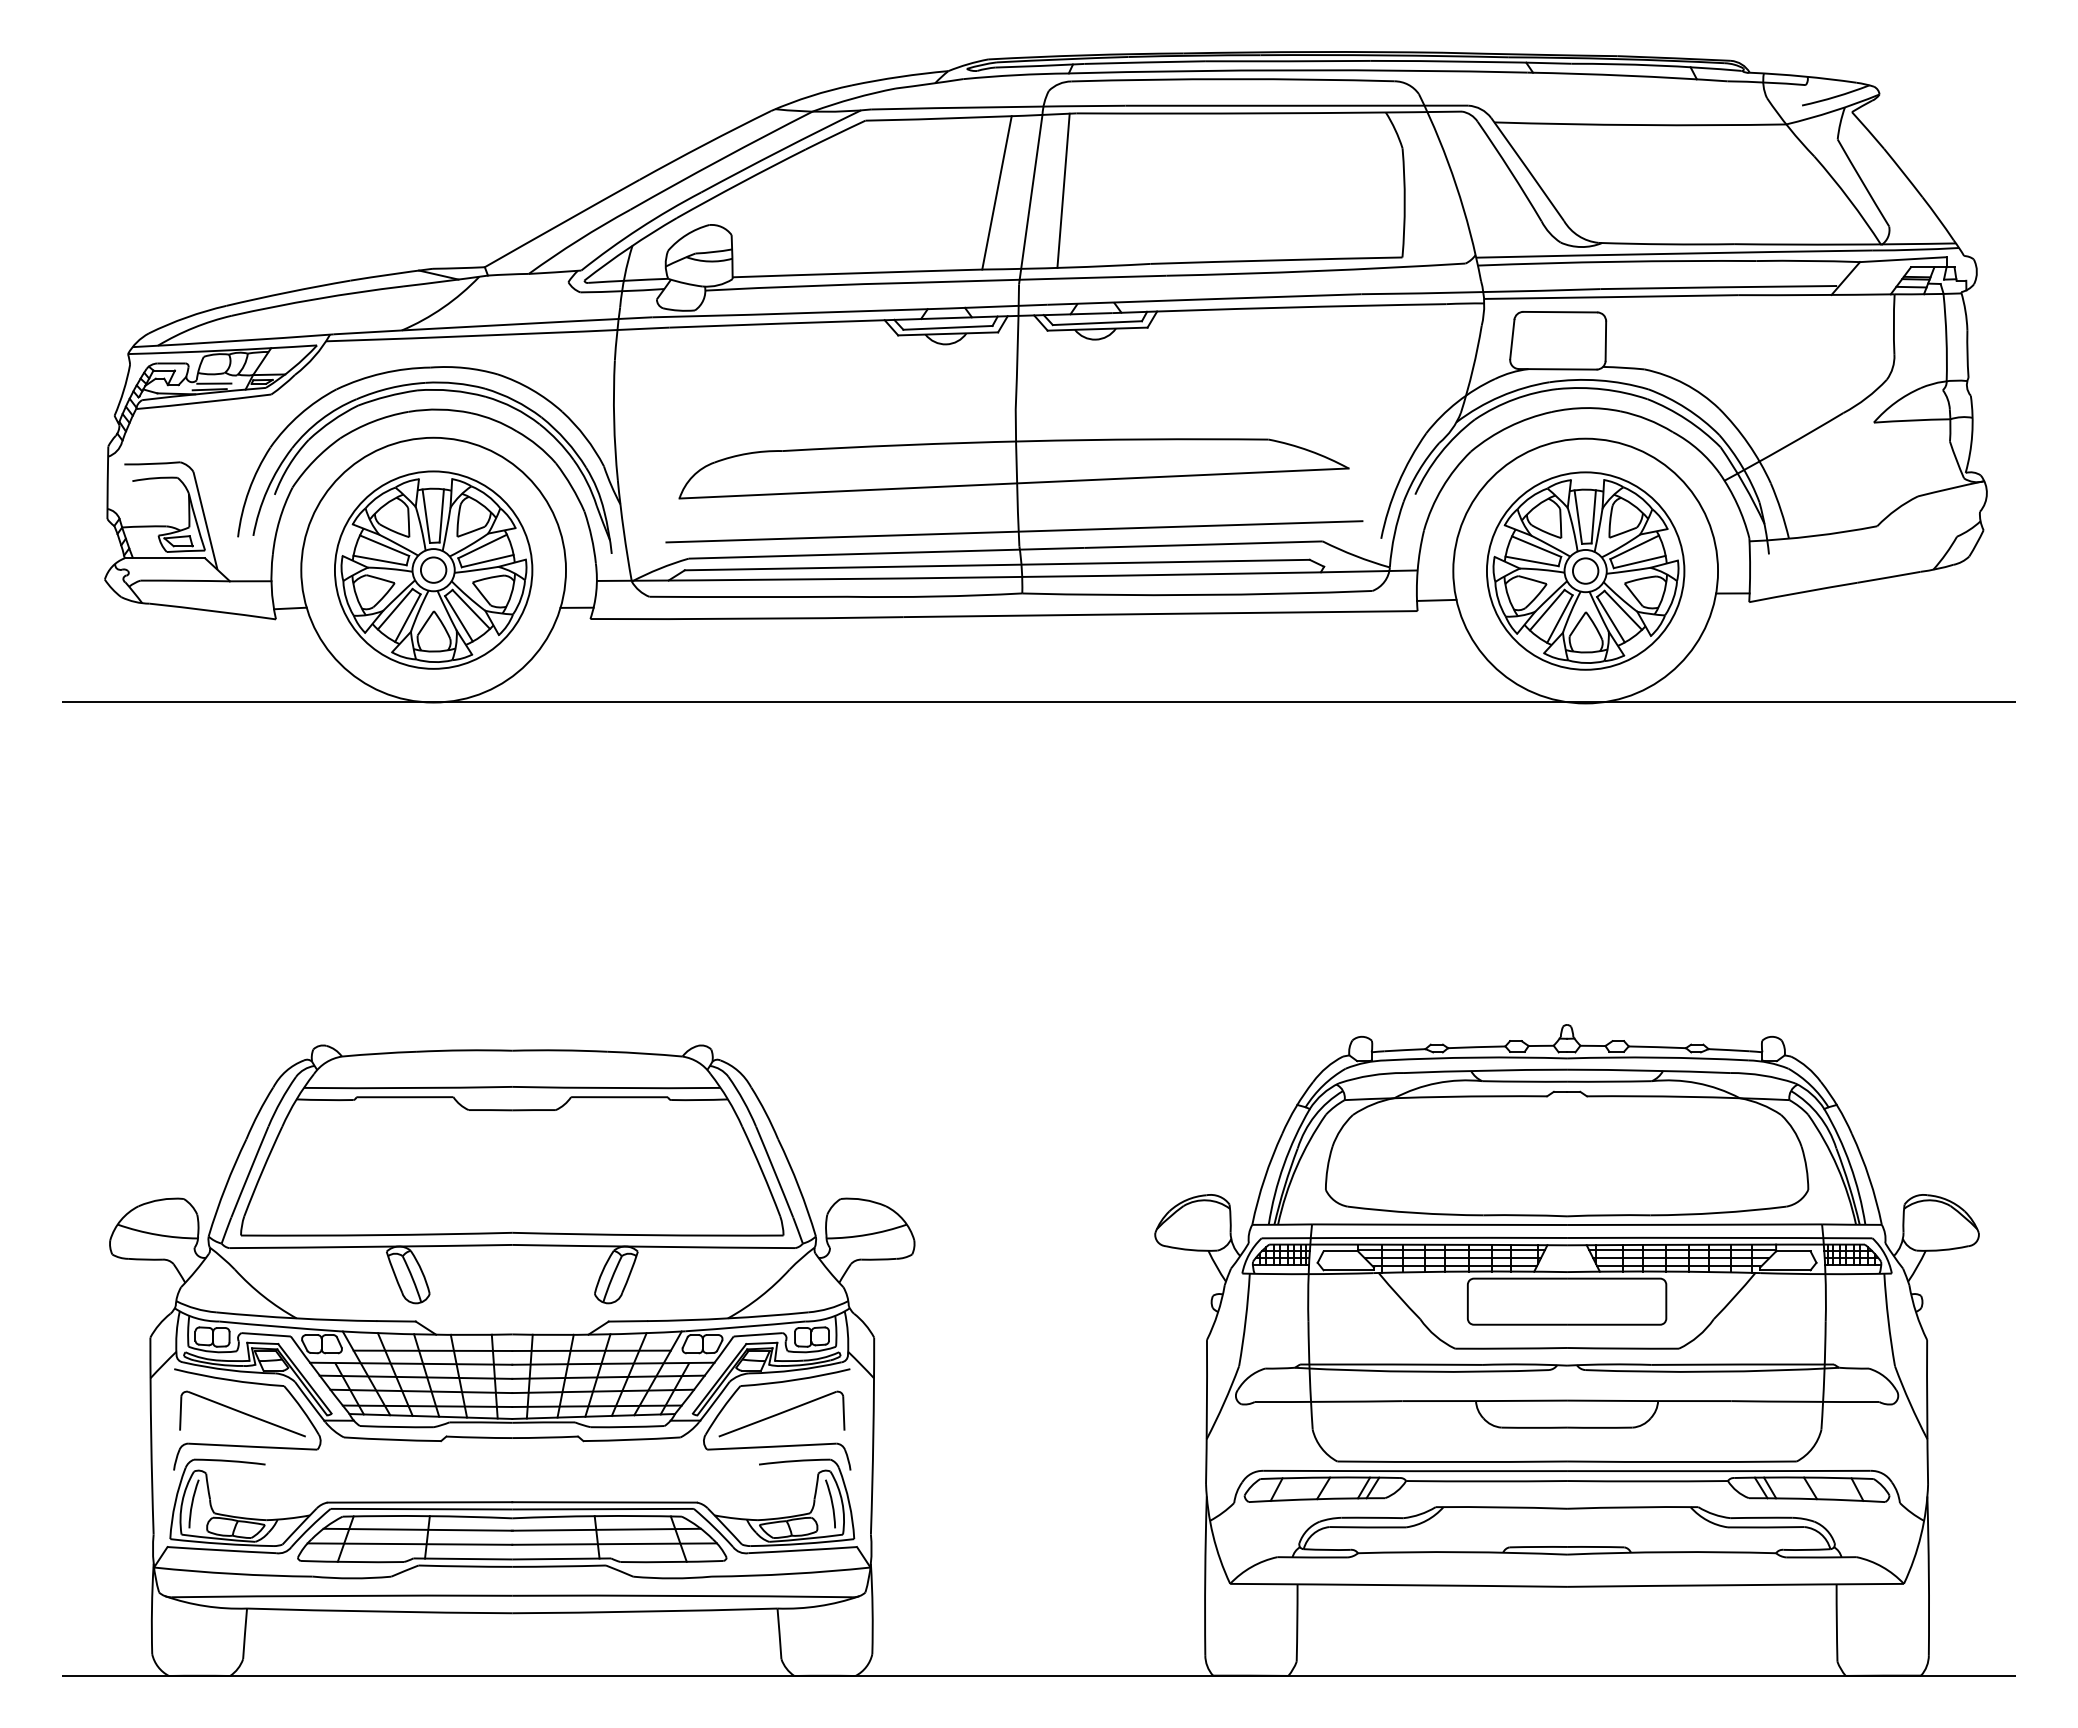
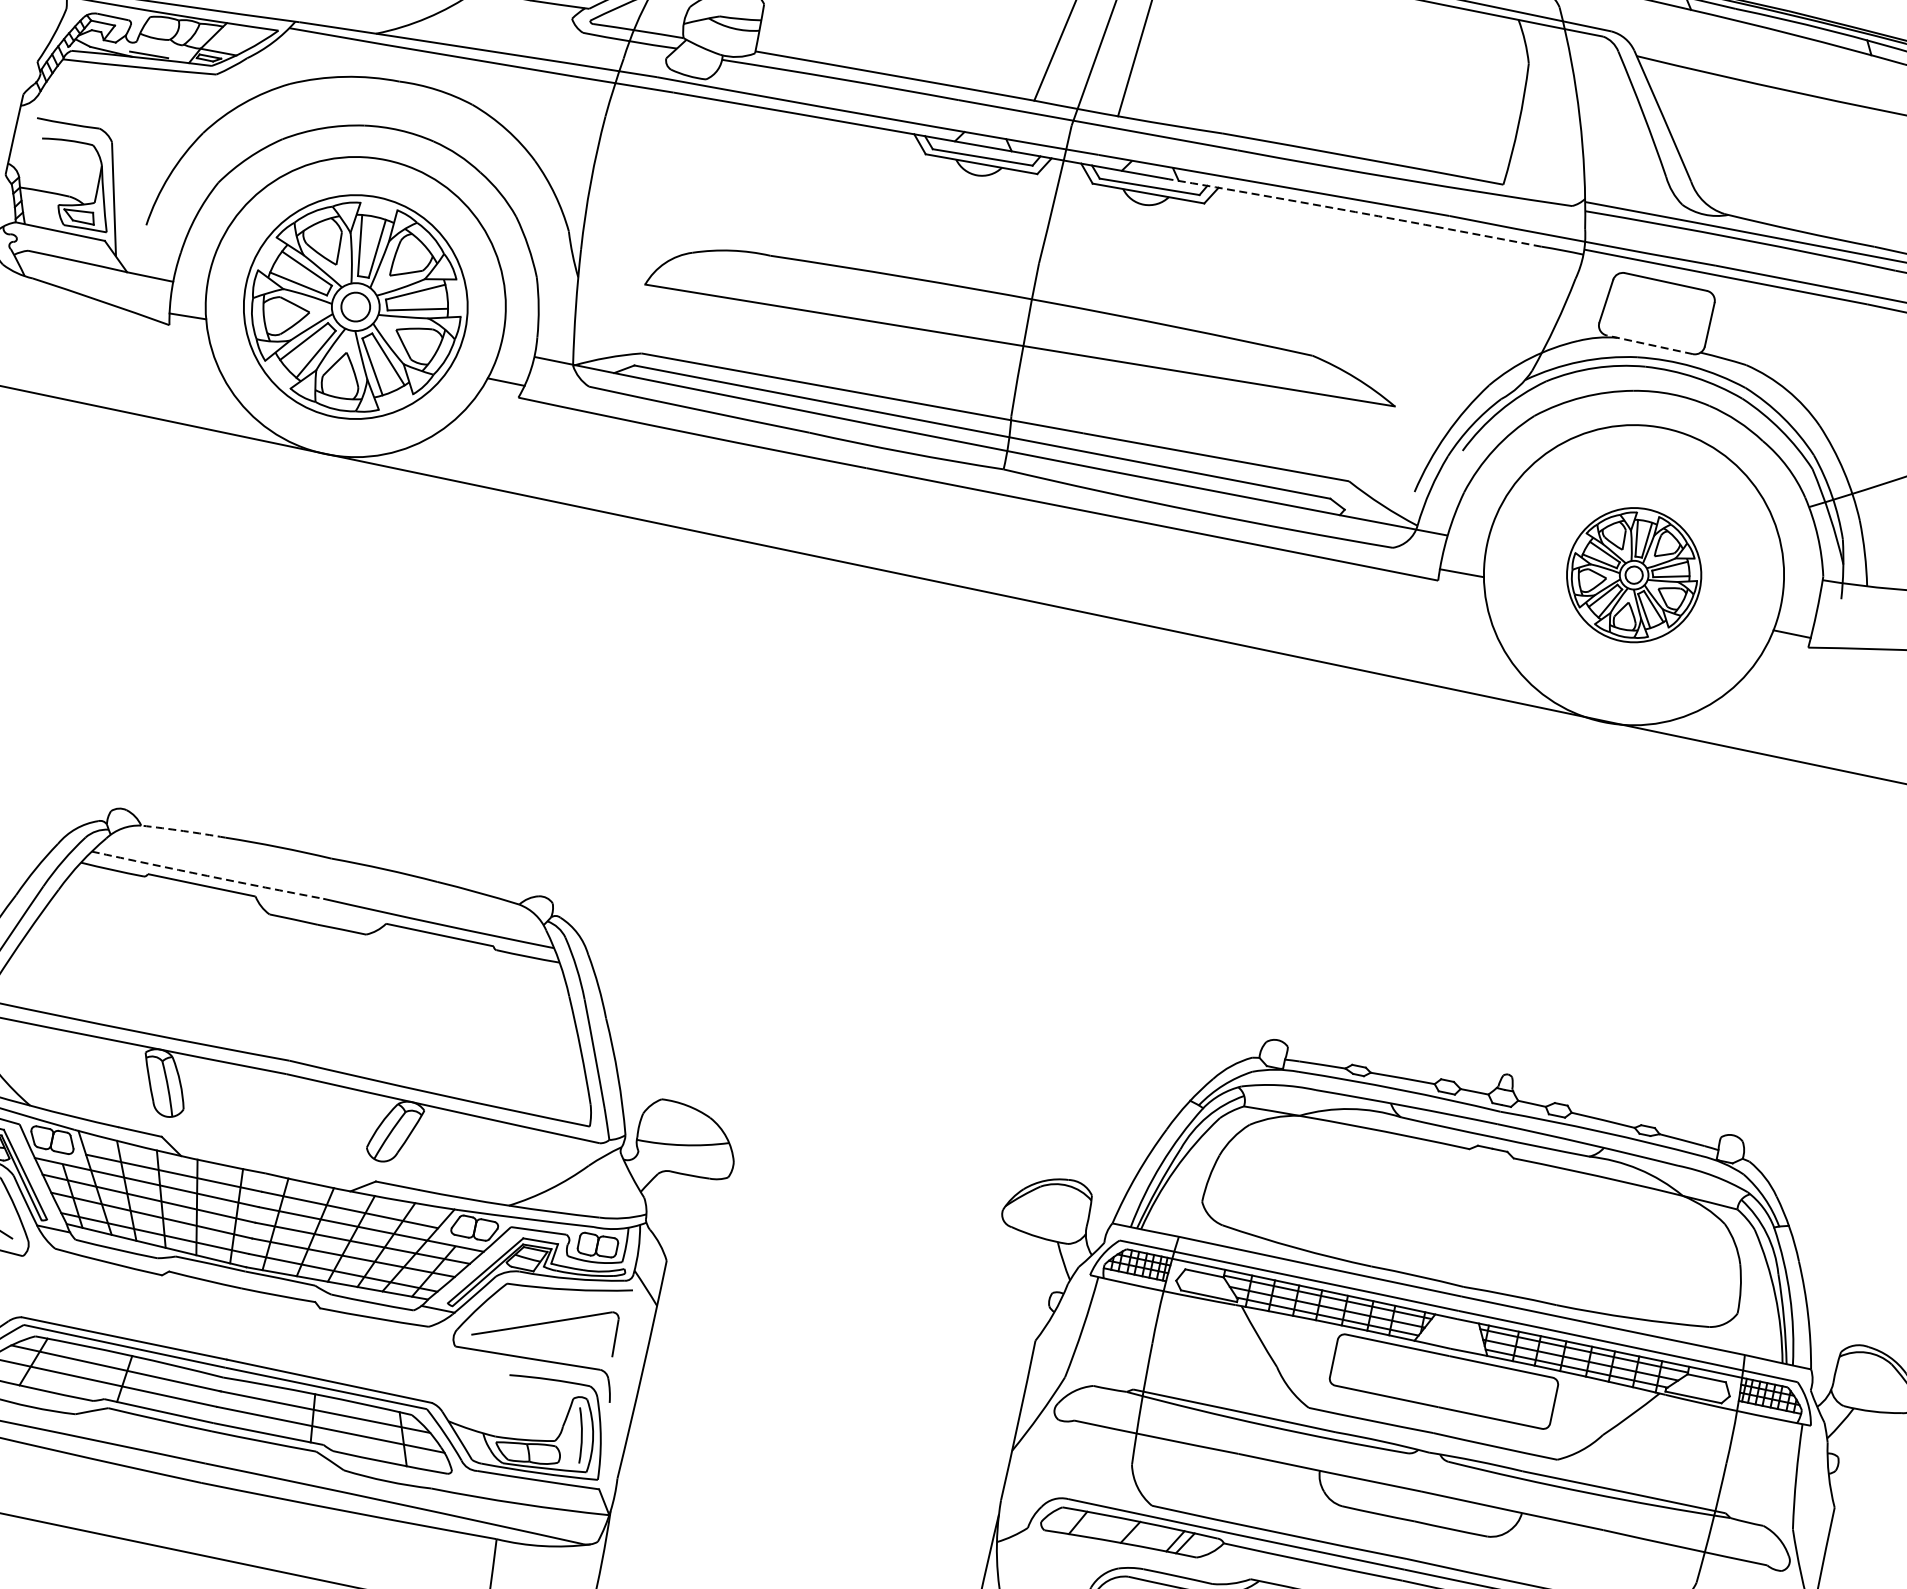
arc: (1279, 307) -> (1355, 211), solid -> dashed
line: (1557, 369) -> (1649, 344), solid -> dashed
line: (214, 383) -> (155, 49), removed
part: (421, 391) -> (383, 106), removed
line: (1014, 531) -> (1009, 398), removed
part: (1585, 570) -> (1633, 574), size x0.6
arc: (379, 1053) -> (183, 830), solid -> dashed
arc: (408, 1088) -> (207, 876), solid -> dashed

